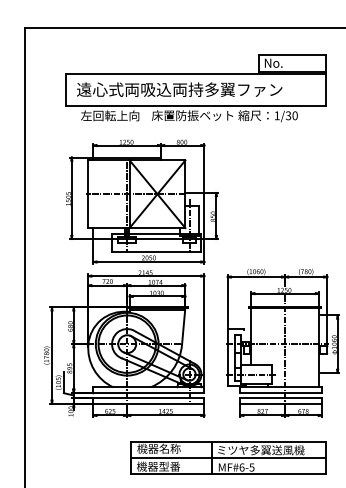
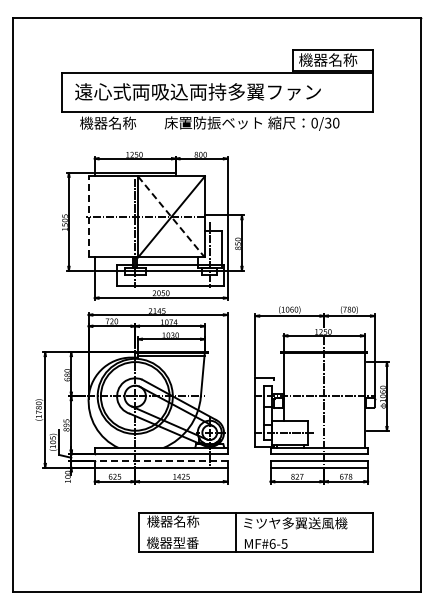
text: (288, 62) -> (328, 59), No. -> 機器名称
text: (109, 115) -> (114, 122), 左回転上向 -> 機器名称
text: (277, 115) -> (314, 122), 1/30 -> 0/30
line: (88, 193) -> (88, 216), solid -> dashed
line: (157, 194) -> (171, 217), solid -> dashed
line: (148, 398) -> (160, 461), solid -> dashed
line: (227, 457) -> (255, 532), removed

